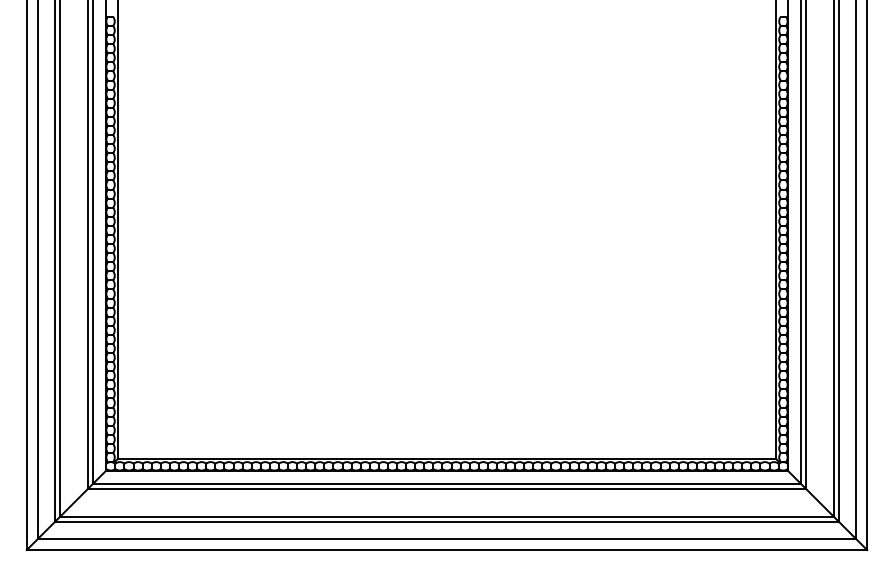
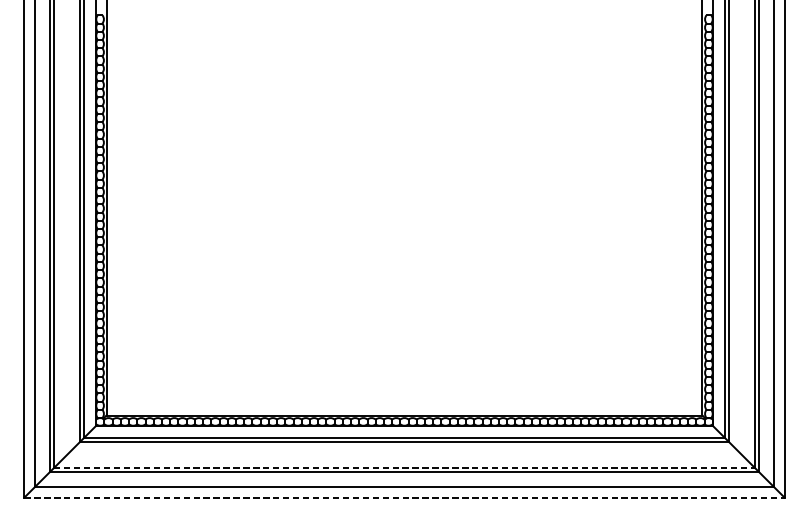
line: (447, 517) -> (404, 468), solid -> dashed
line: (447, 550) -> (404, 498), solid -> dashed

